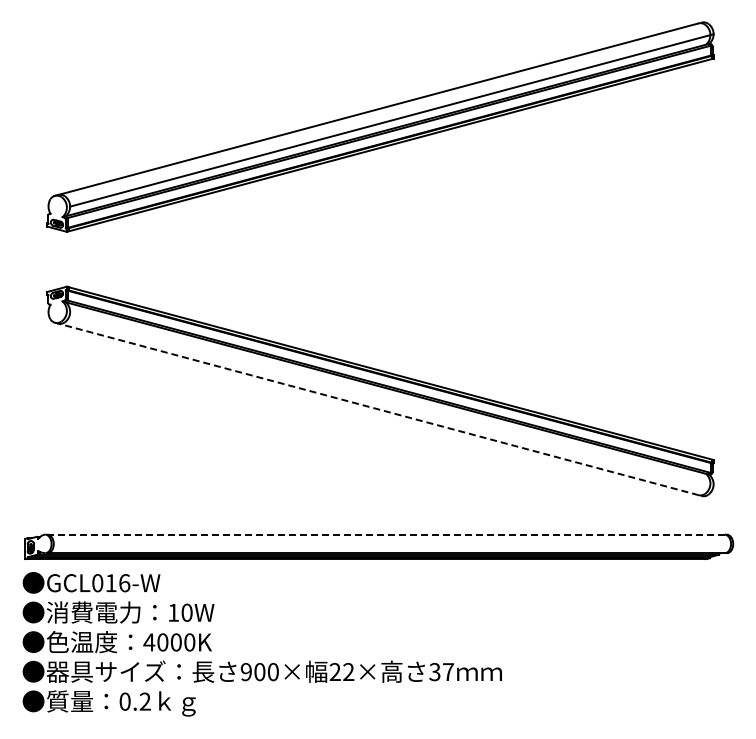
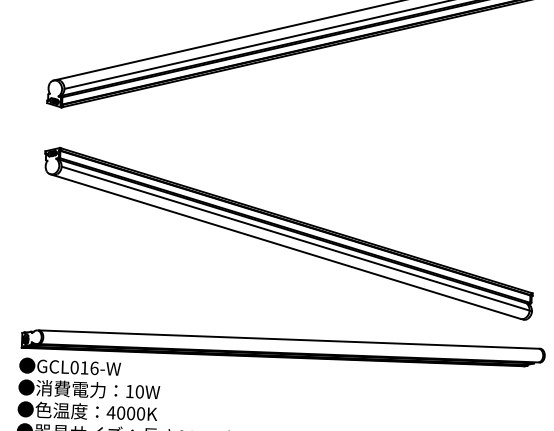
line: (391, 397) -> (296, 238), added
line: (376, 408) -> (285, 246), dashed -> solid
line: (387, 534) -> (289, 339), dashed -> solid

